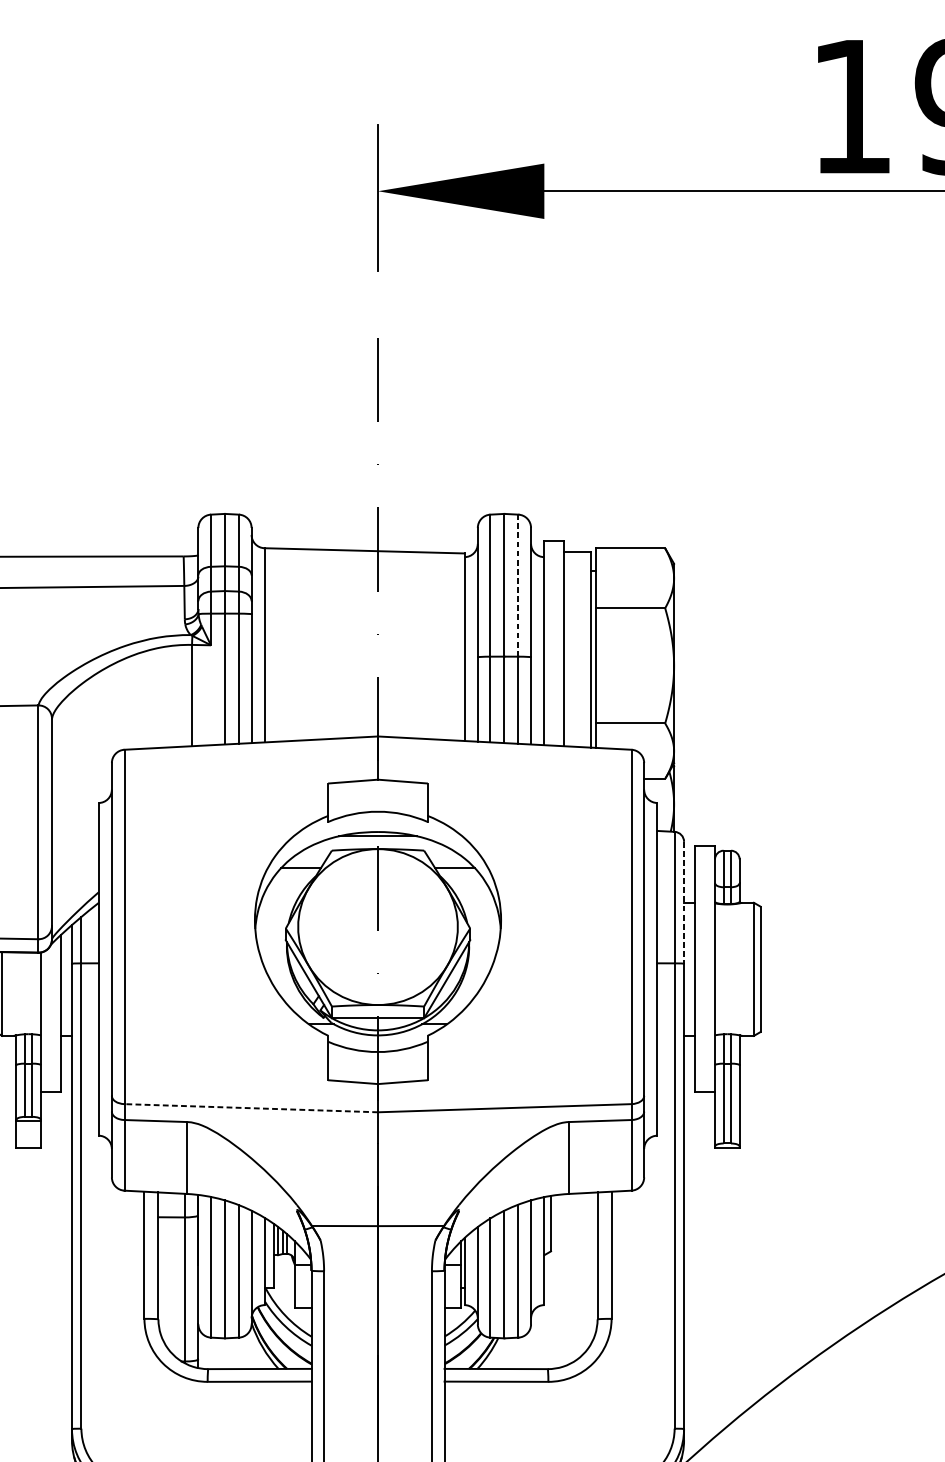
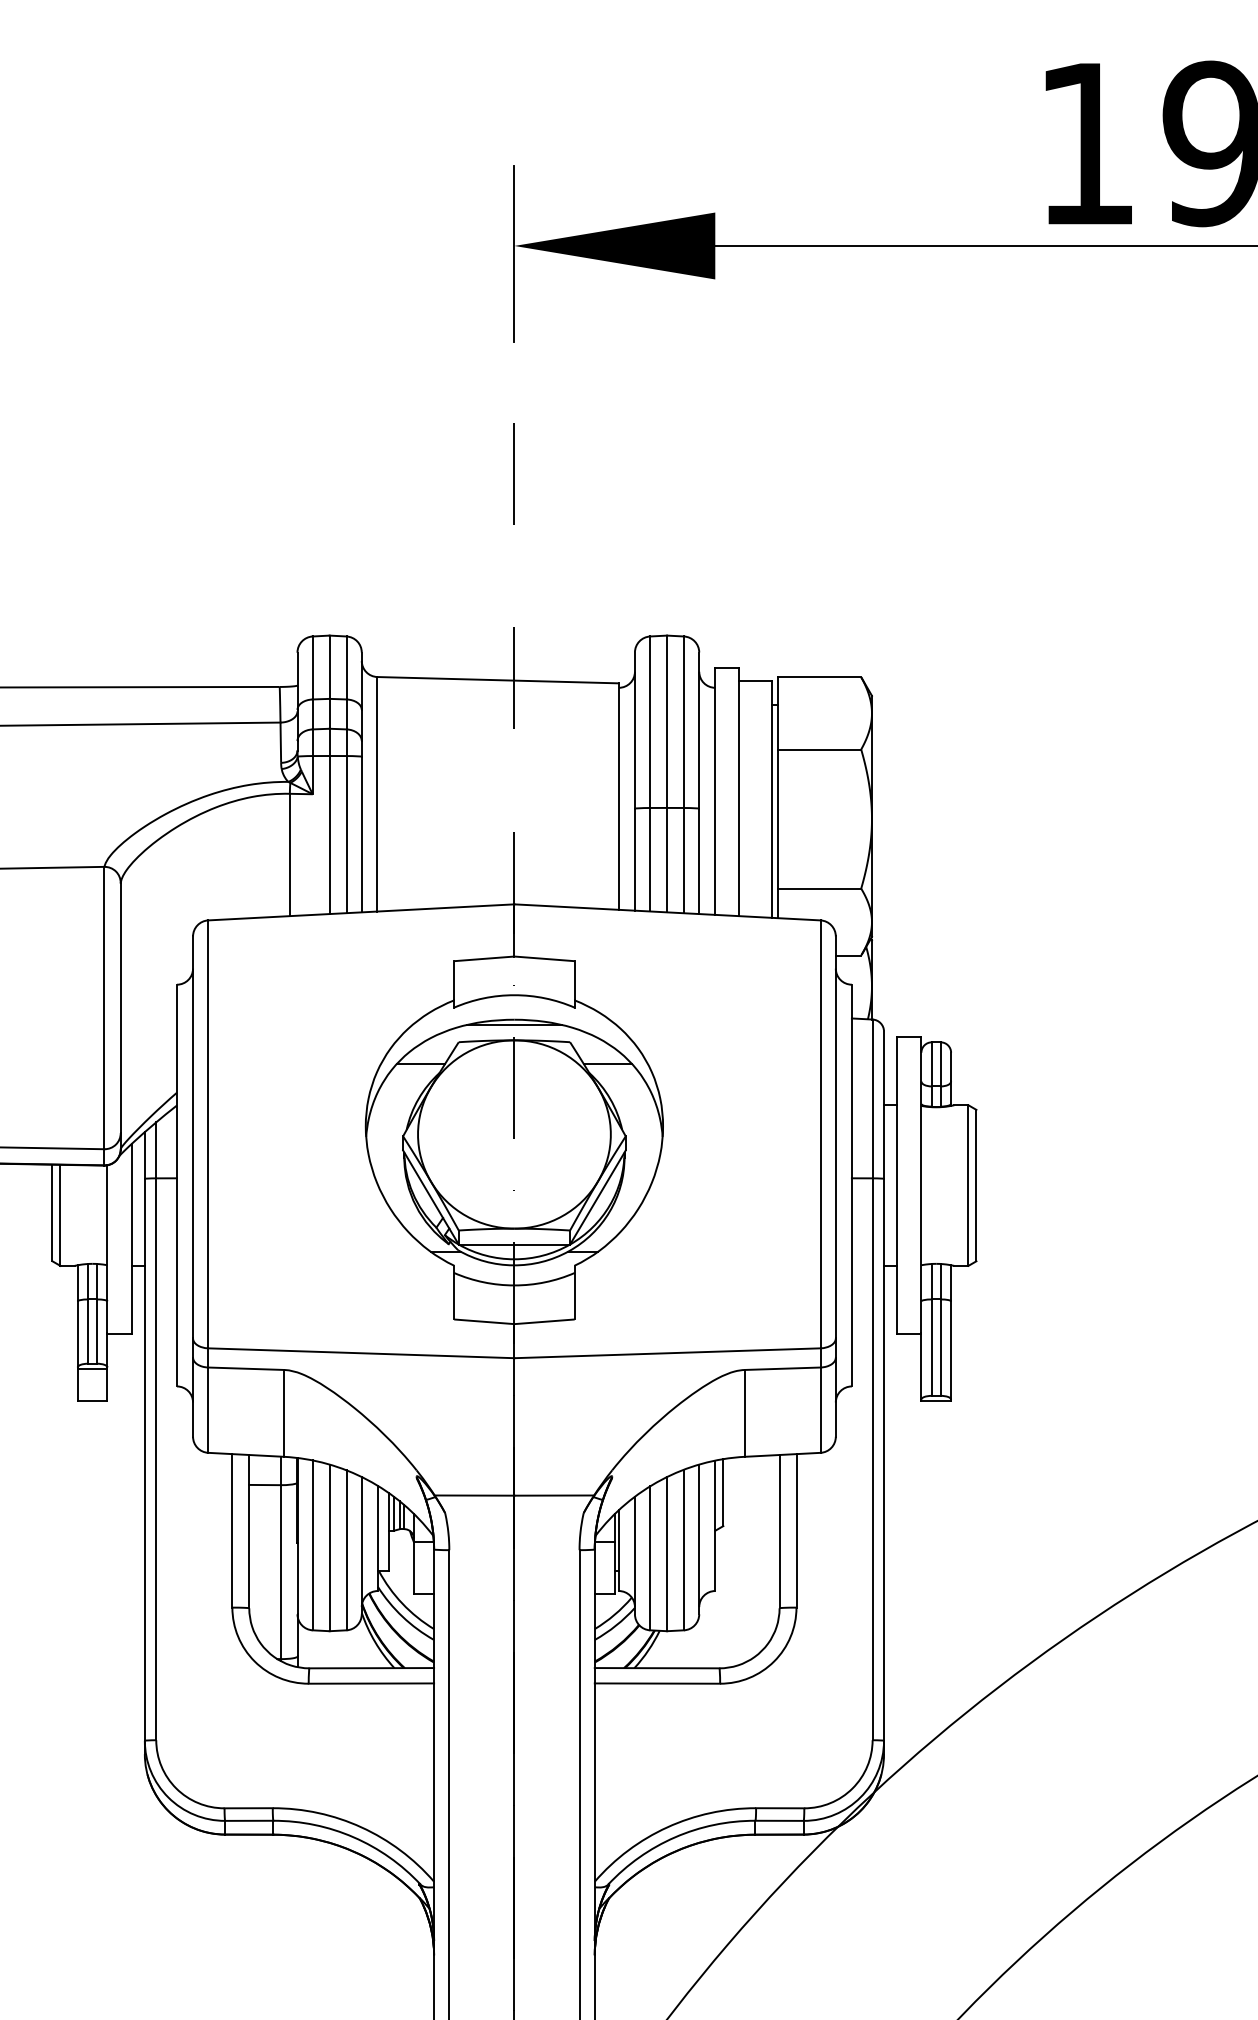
line: (518, 585) -> (684, 722), dashed -> solid
line: (684, 903) -> (884, 1105), dashed -> solid
line: (250, 1108) -> (360, 1353), dashed -> solid

